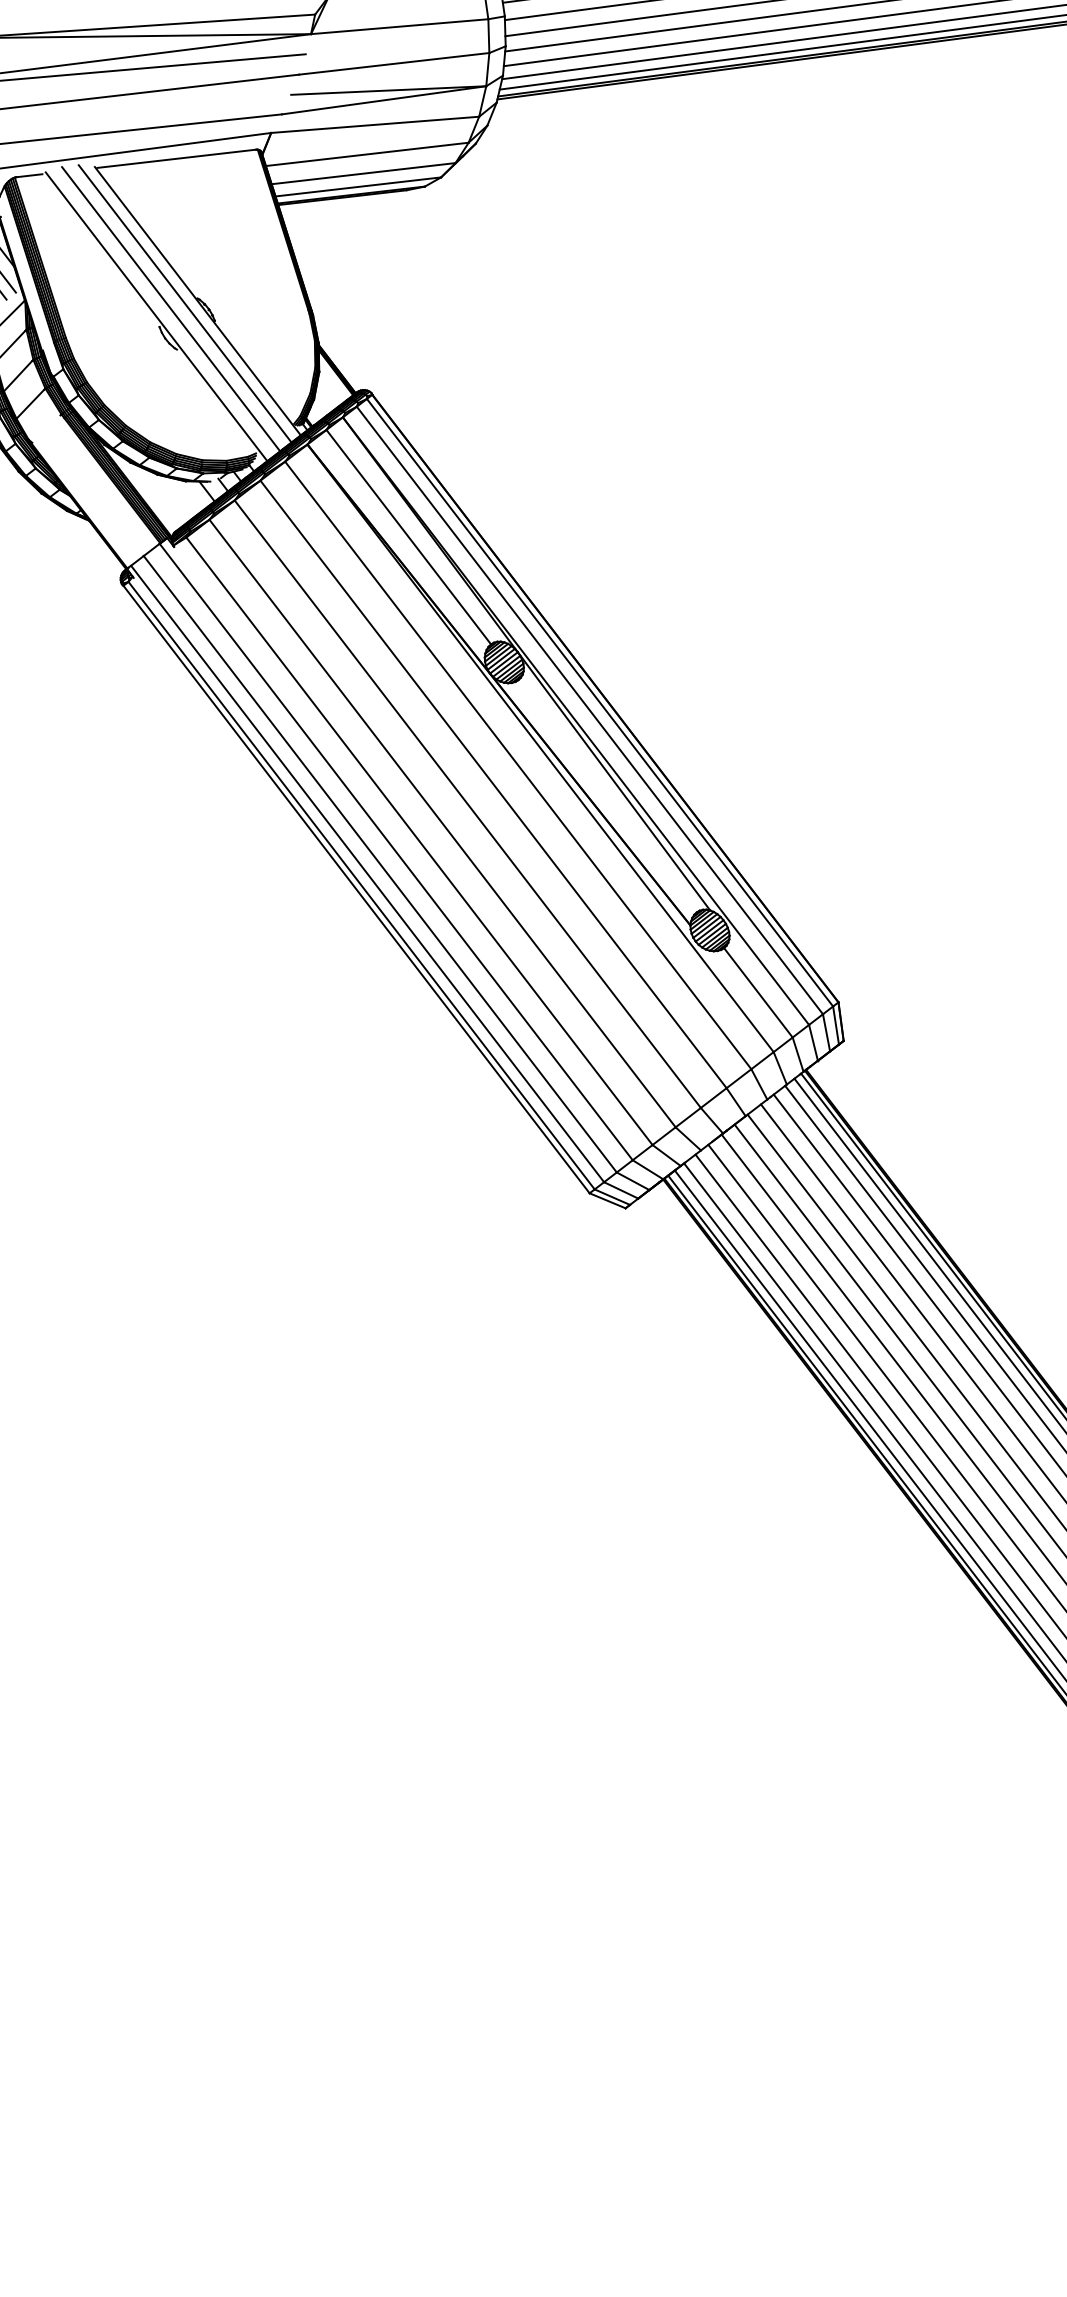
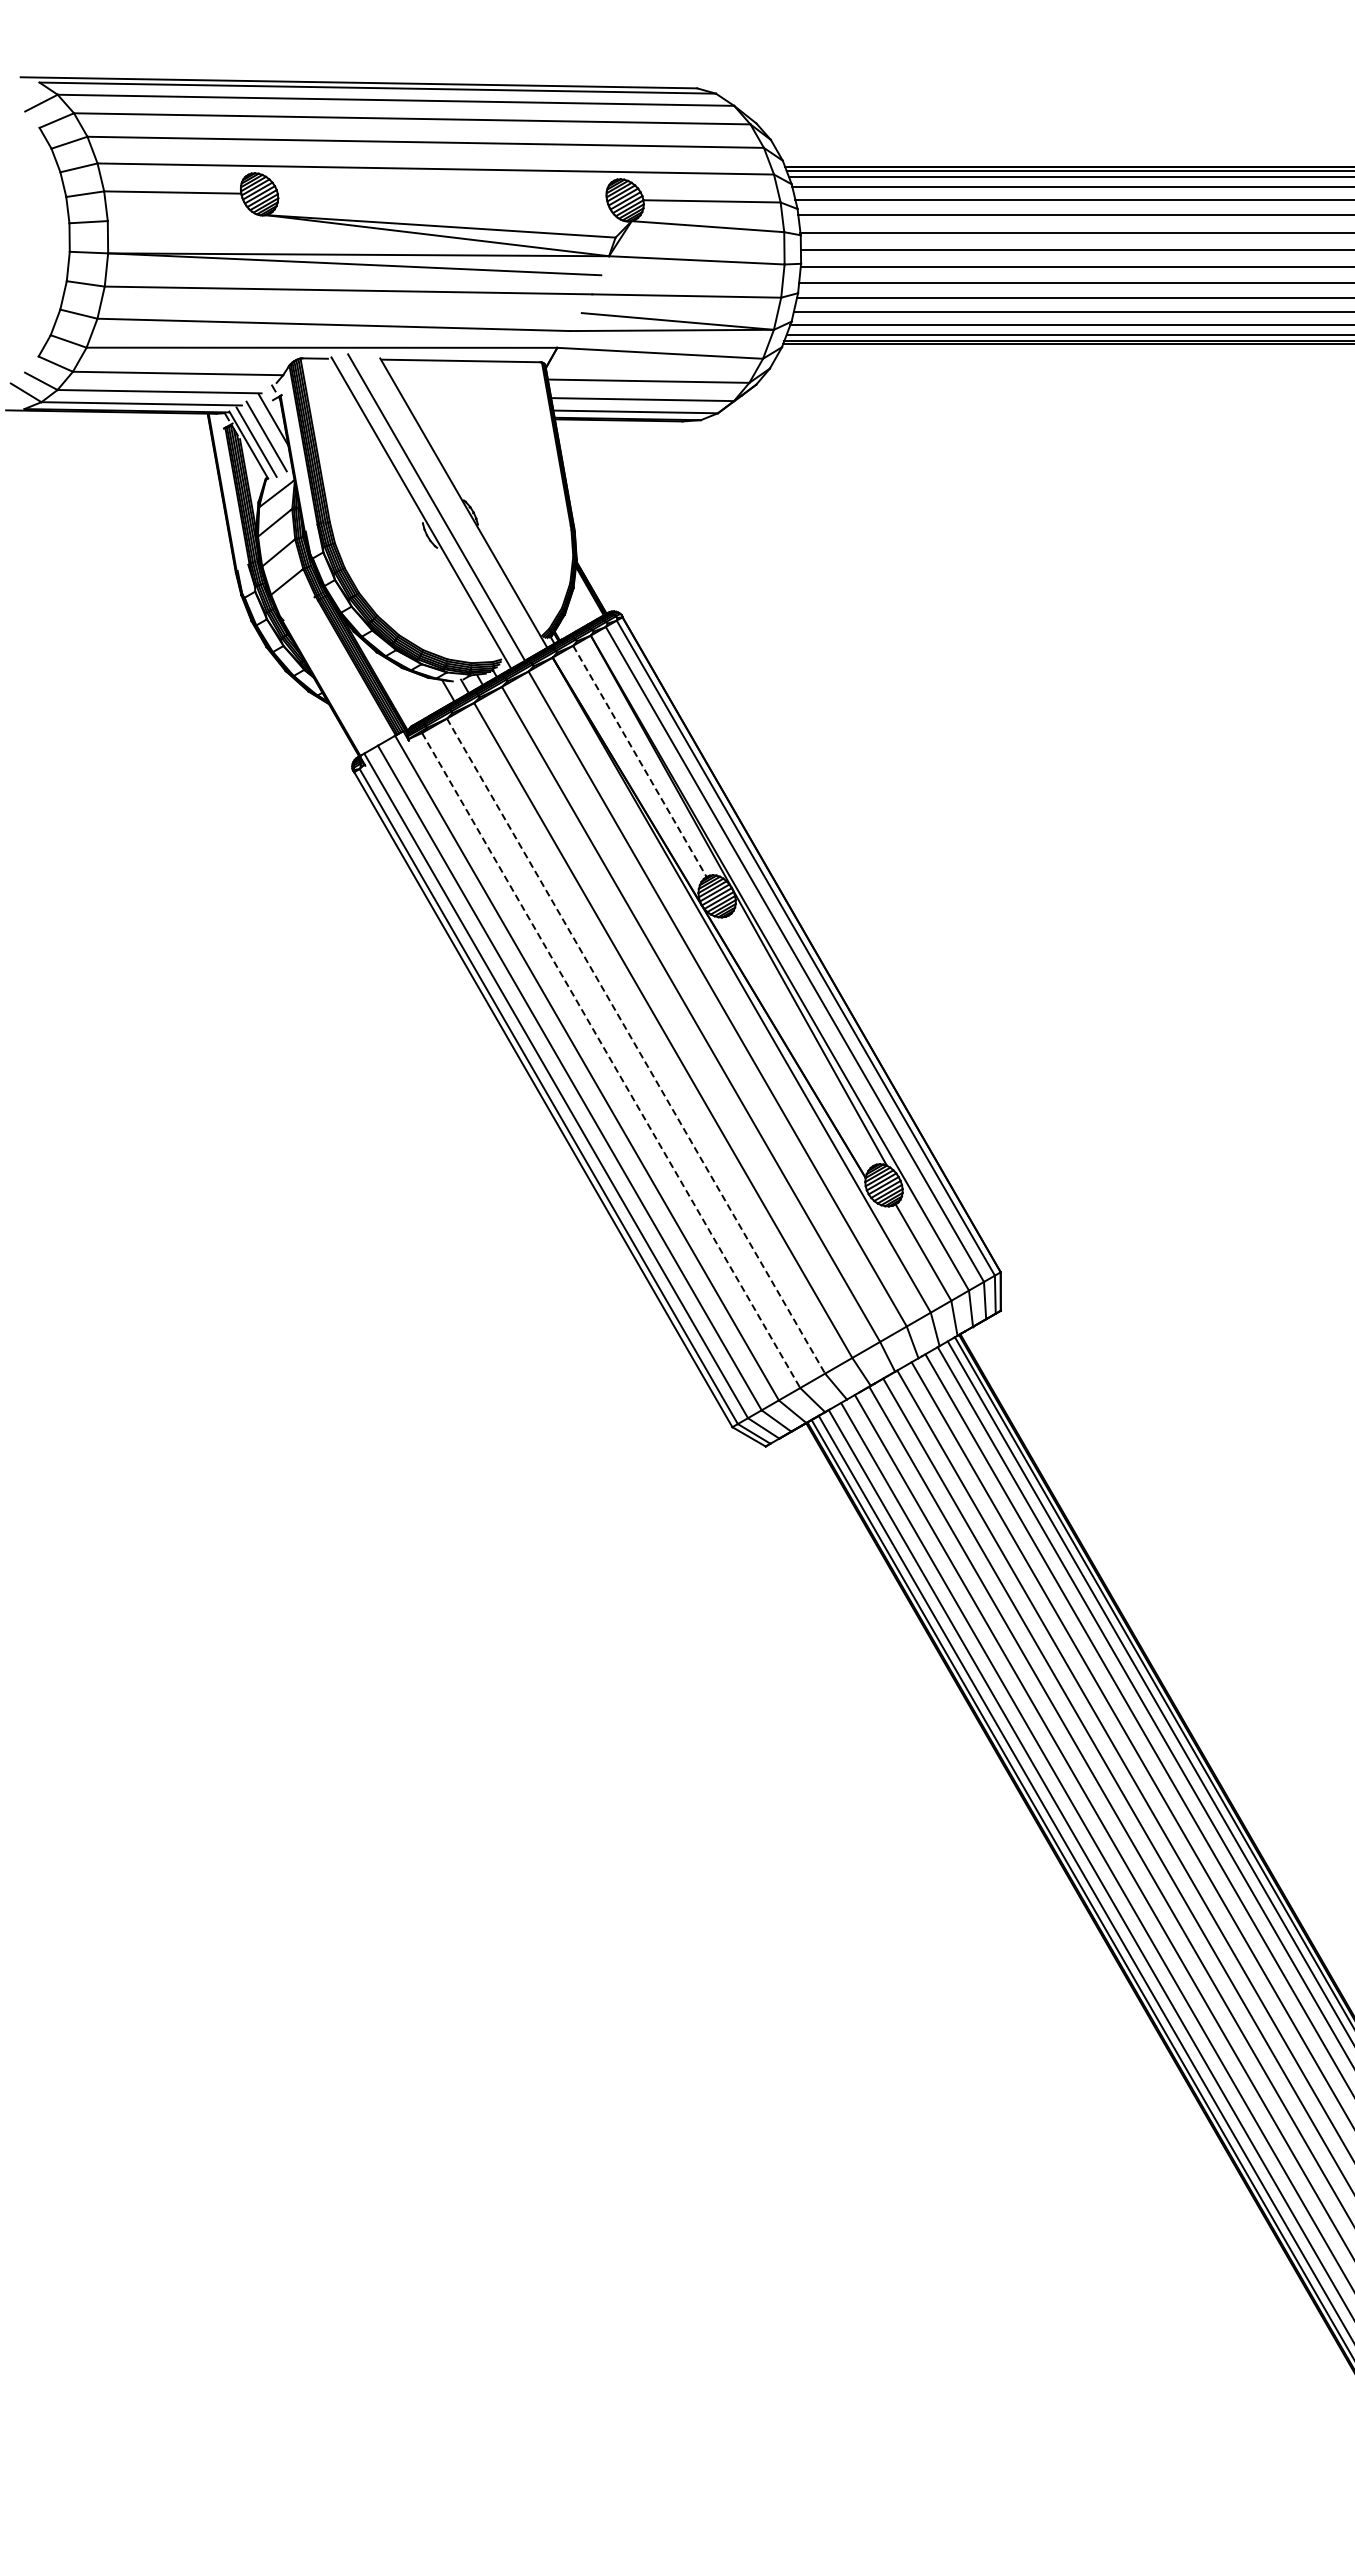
line: (184, 303) -> (450, 503), removed
line: (409, 537) -> (640, 761), solid -> dashed
line: (443, 823) -> (636, 1046), solid -> dashed
line: (419, 841) -> (611, 1060), solid -> dashed

